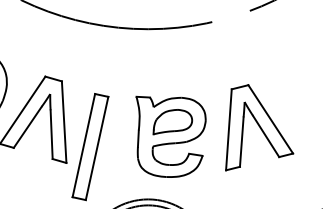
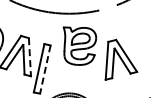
line: (63, 122) -> (29, 57), solid -> dashed
part: (170, 135) -> (79, 45), moved
line: (97, 148) -> (45, 69), solid -> dashed

